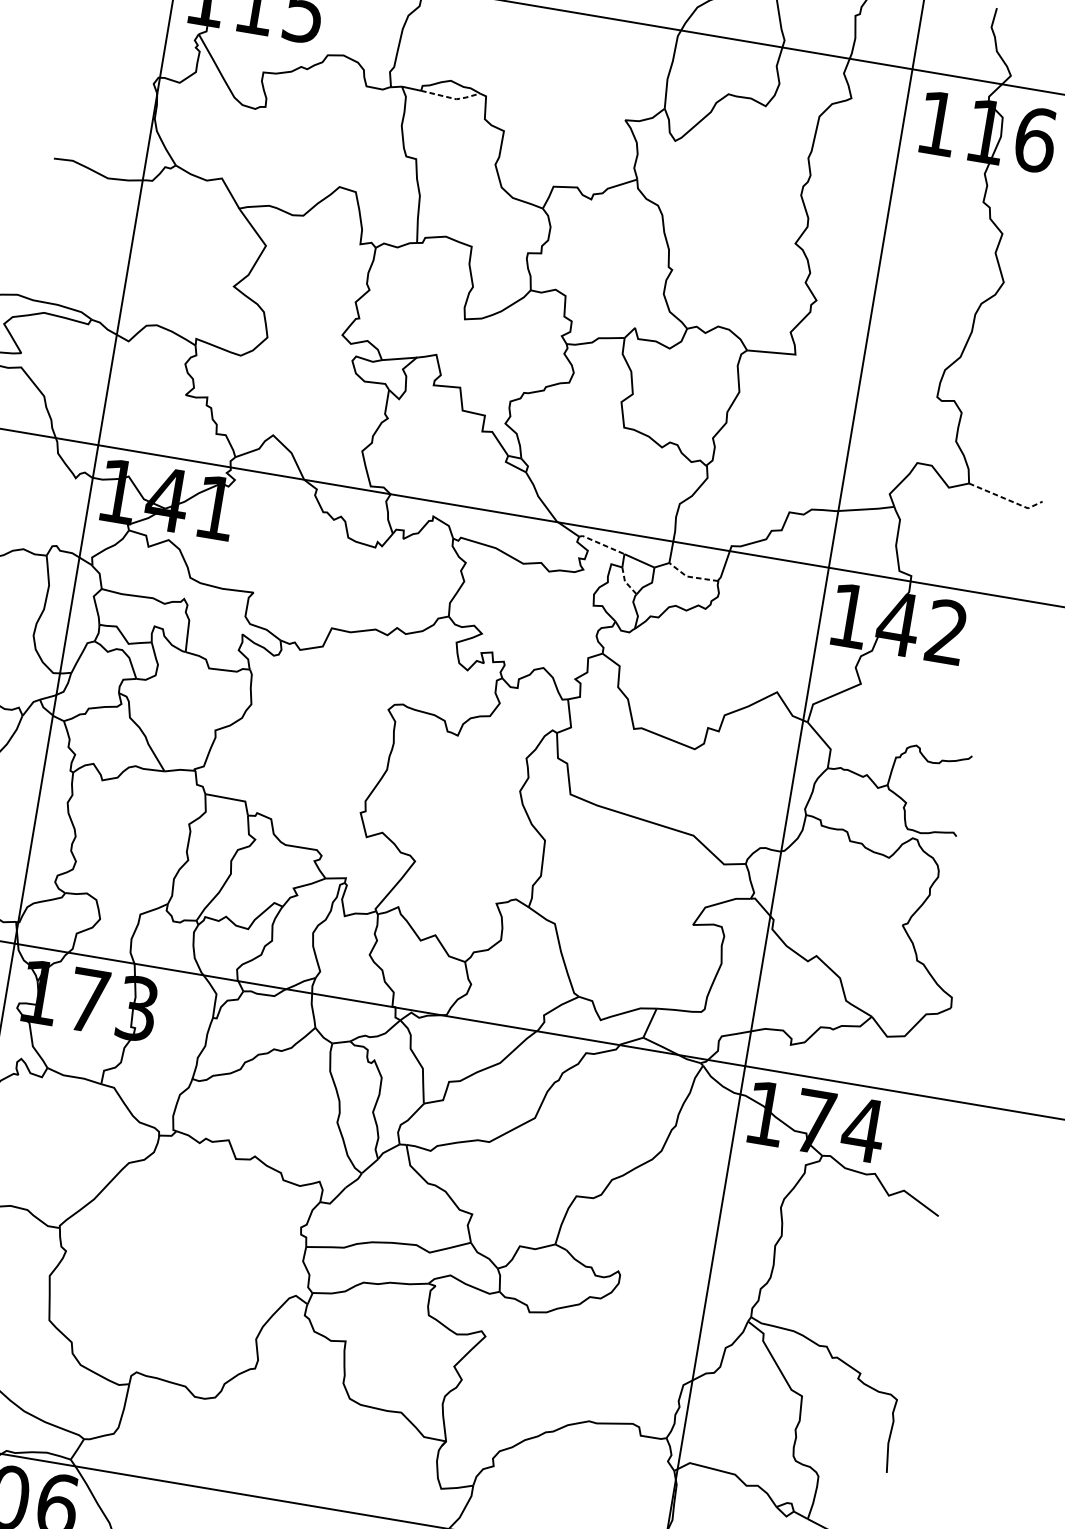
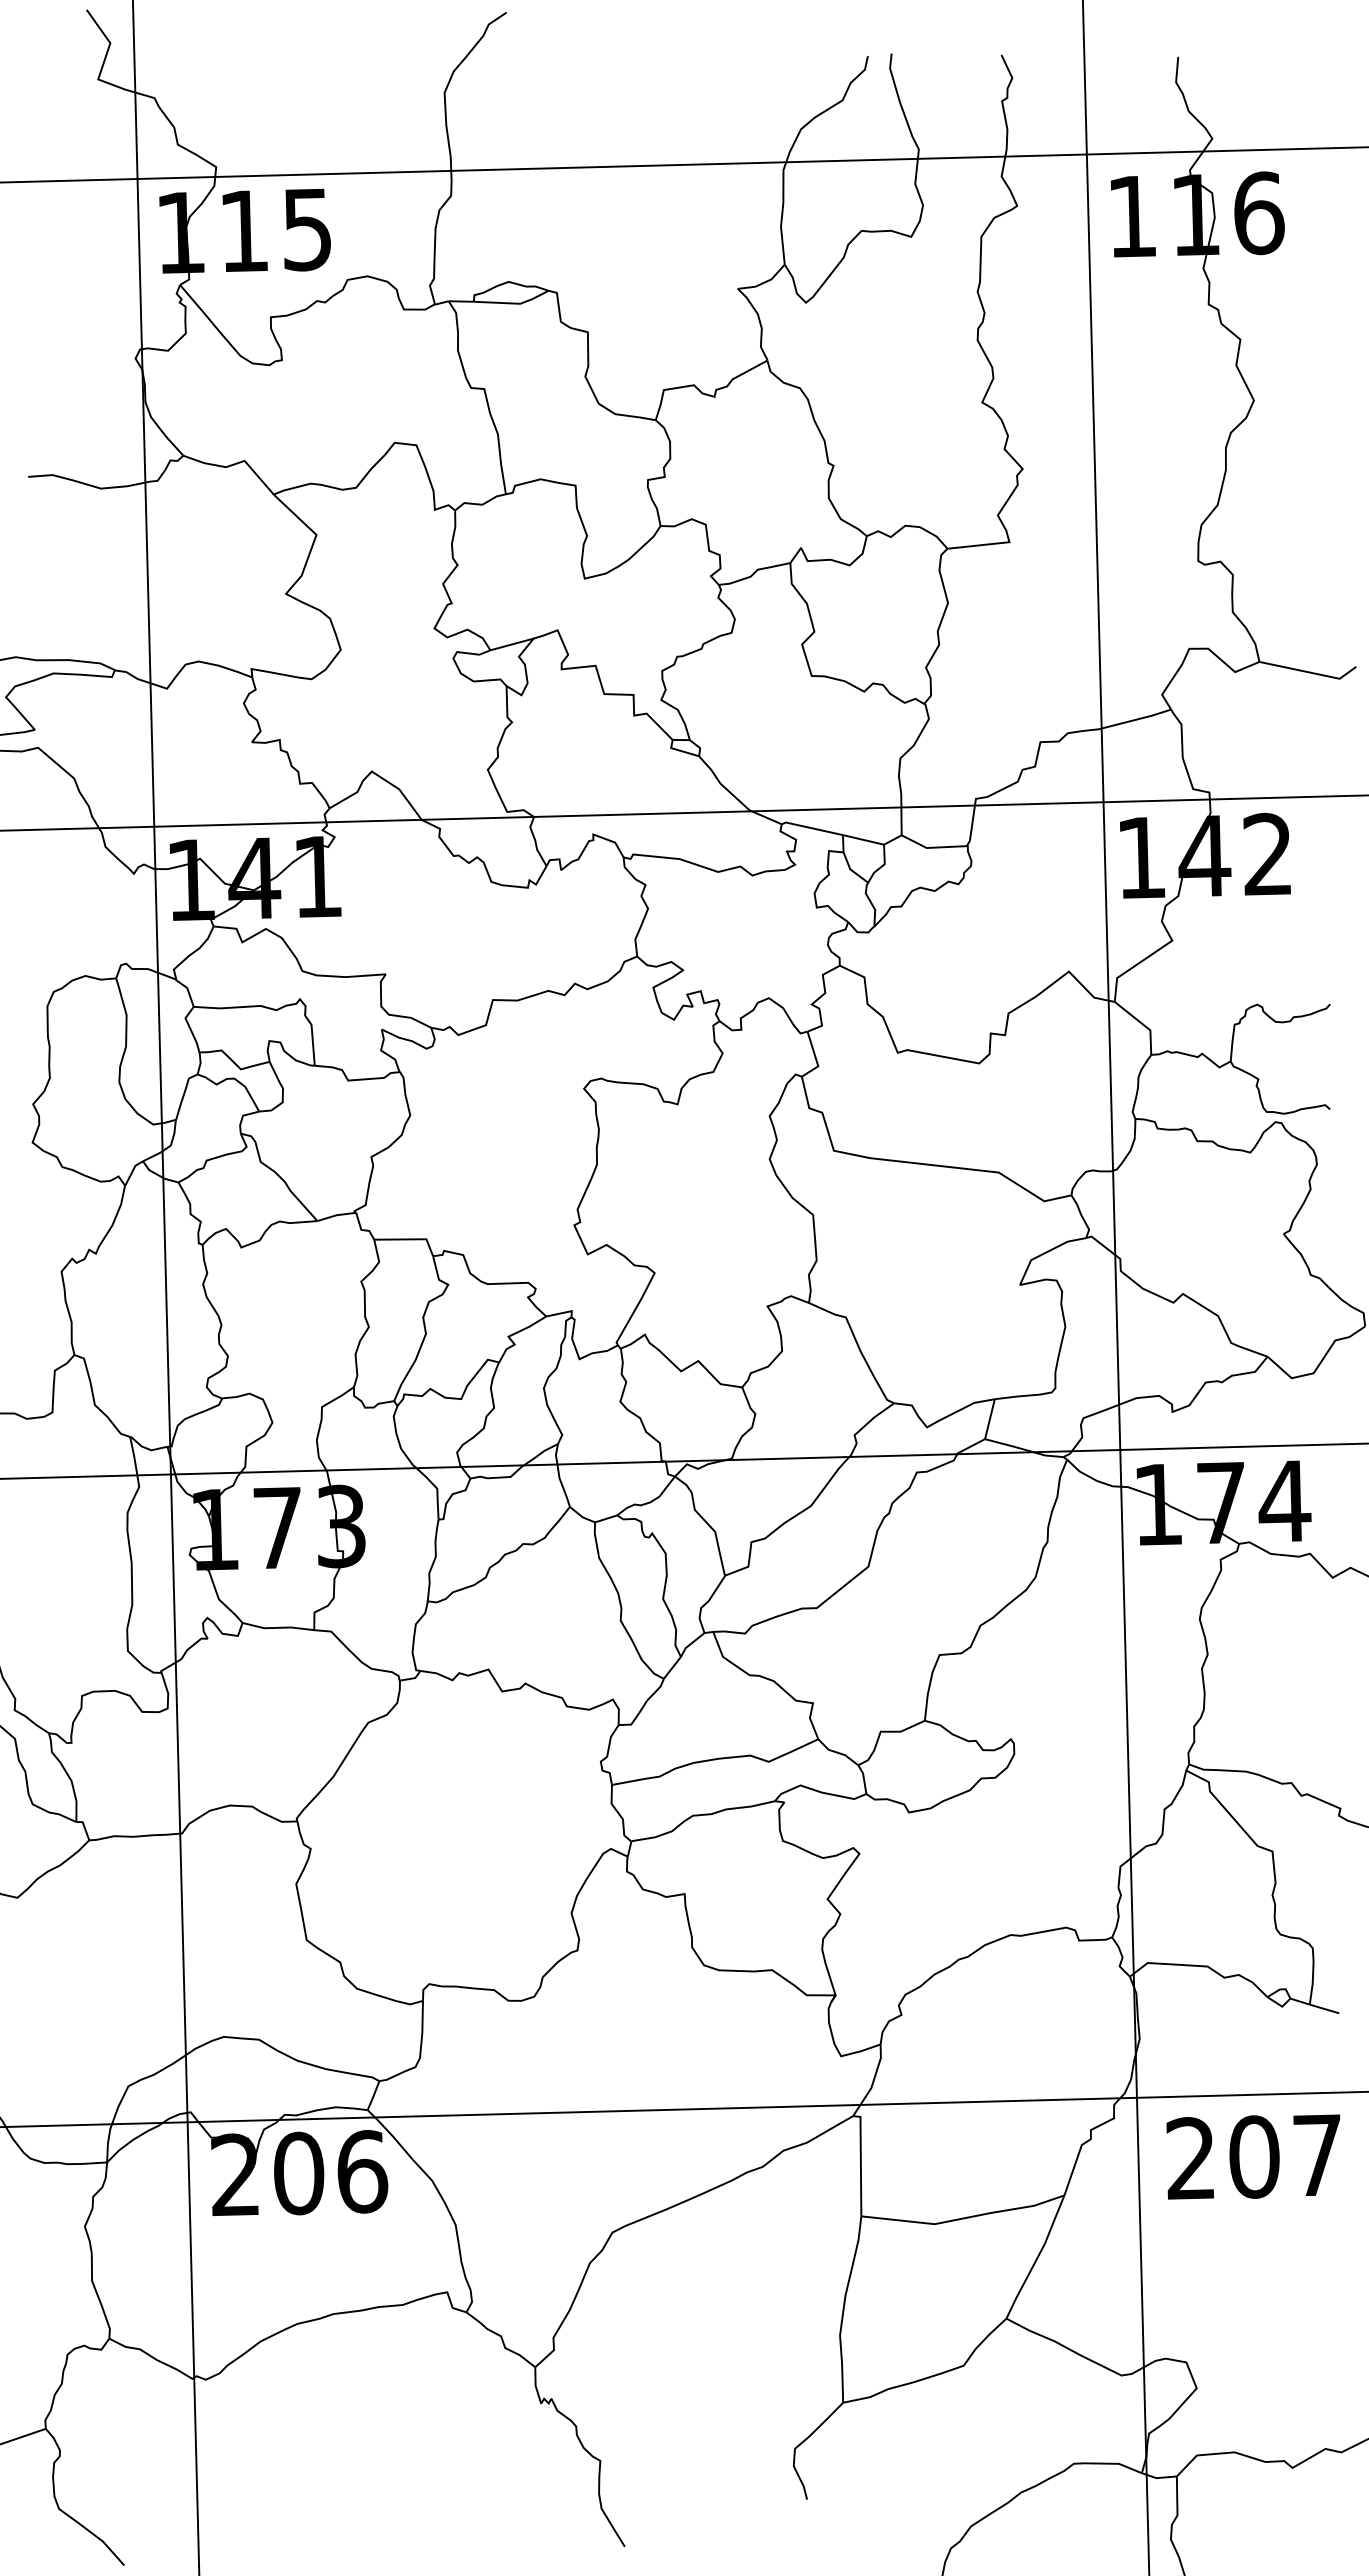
line: (452, 98) -> (514, 303), dashed -> solid
line: (1006, 499) -> (1310, 672), dashed -> solid
line: (602, 544) -> (812, 828), dashed -> solid
line: (691, 576) -> (932, 847), dashed -> solid
line: (625, 582) -> (851, 870), dashed -> solid

